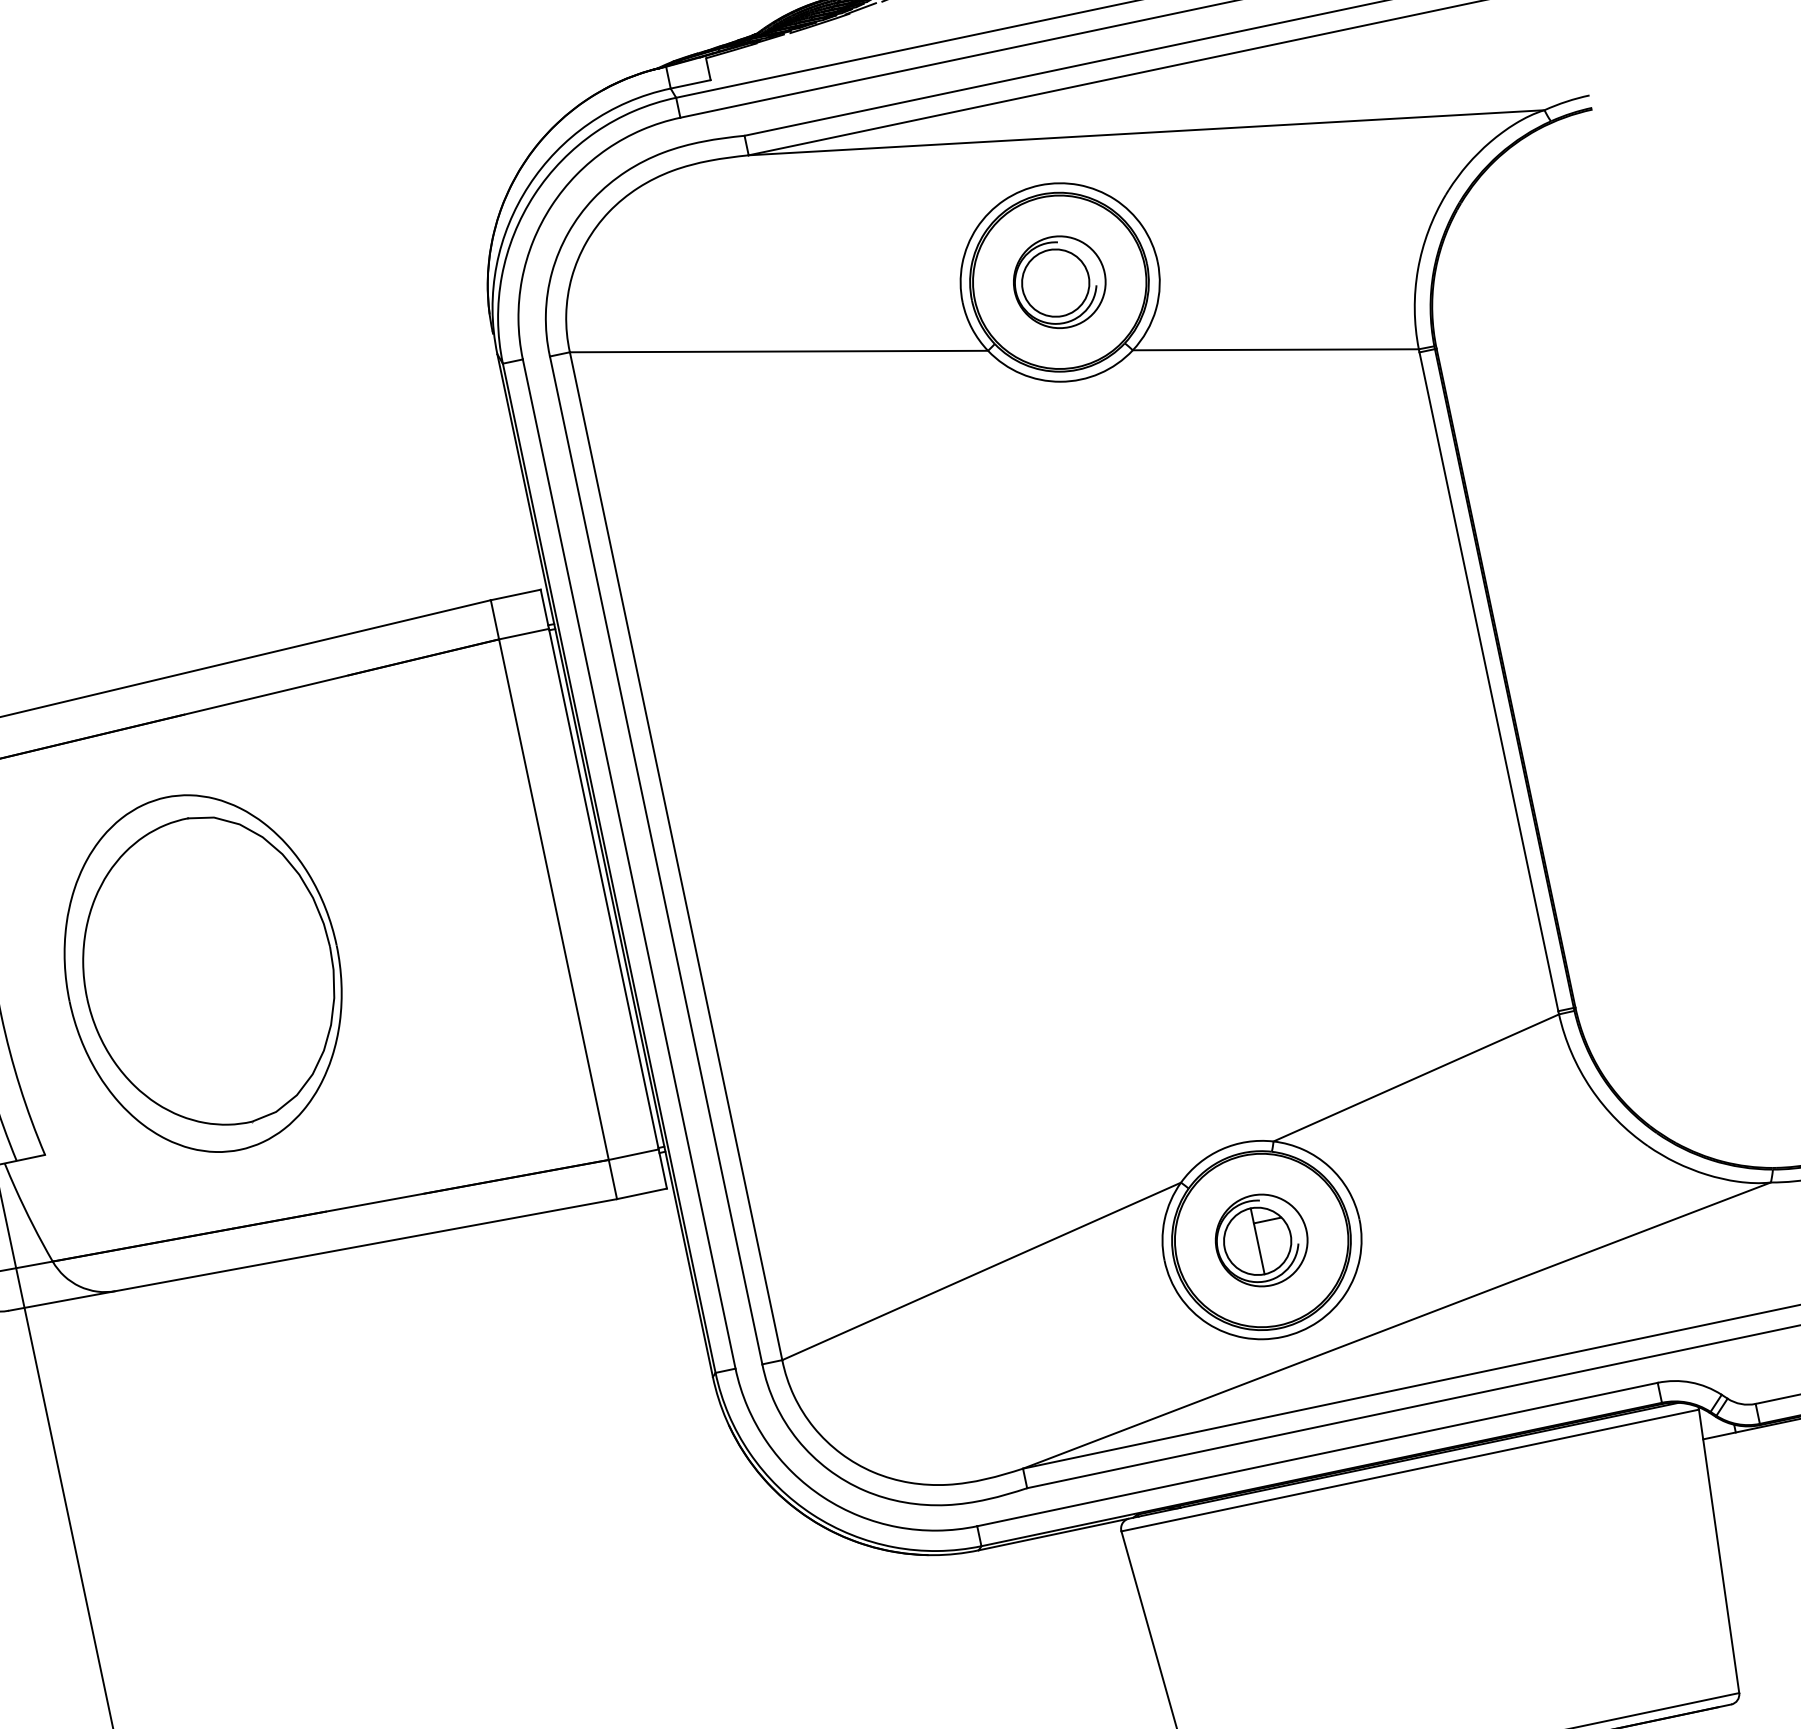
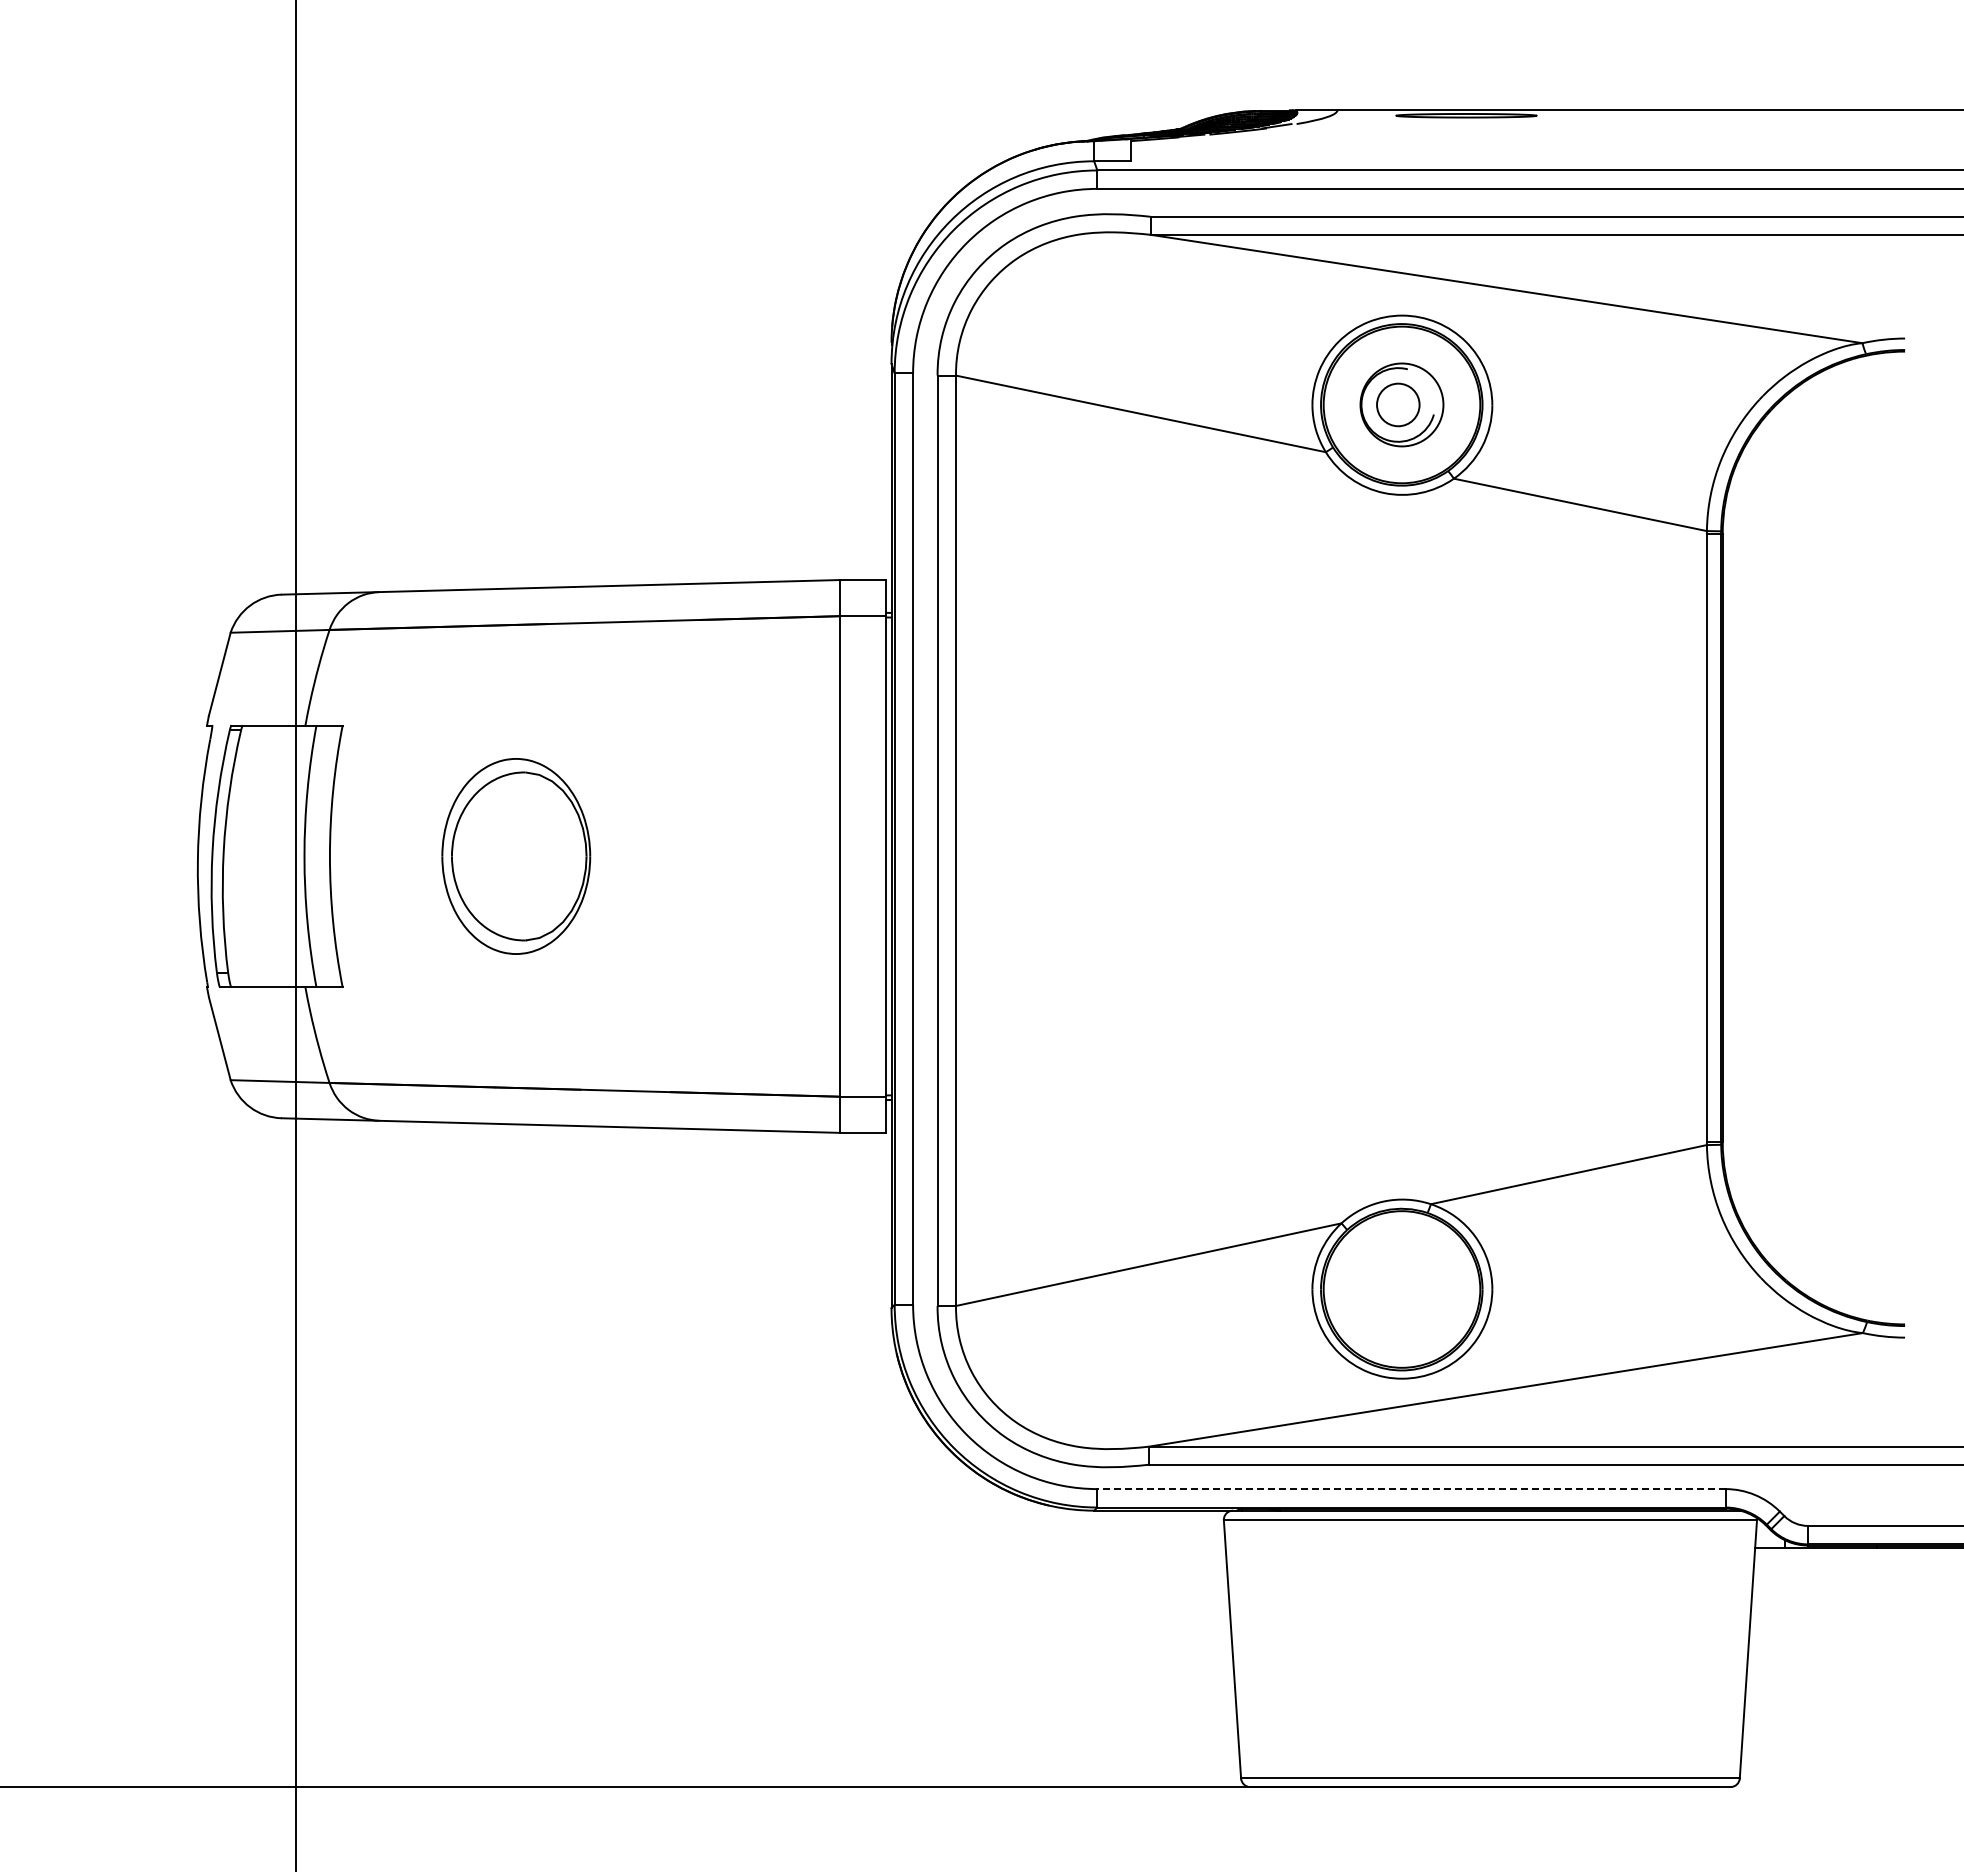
circle: (1054, 282) -> (1397, 404), size x0.7
part: (203, 973) -> (516, 856), size x0.6
part: (1261, 1240) -> (1401, 1289), removed
line: (1316, 1455) -> (1410, 1489), solid -> dashed

